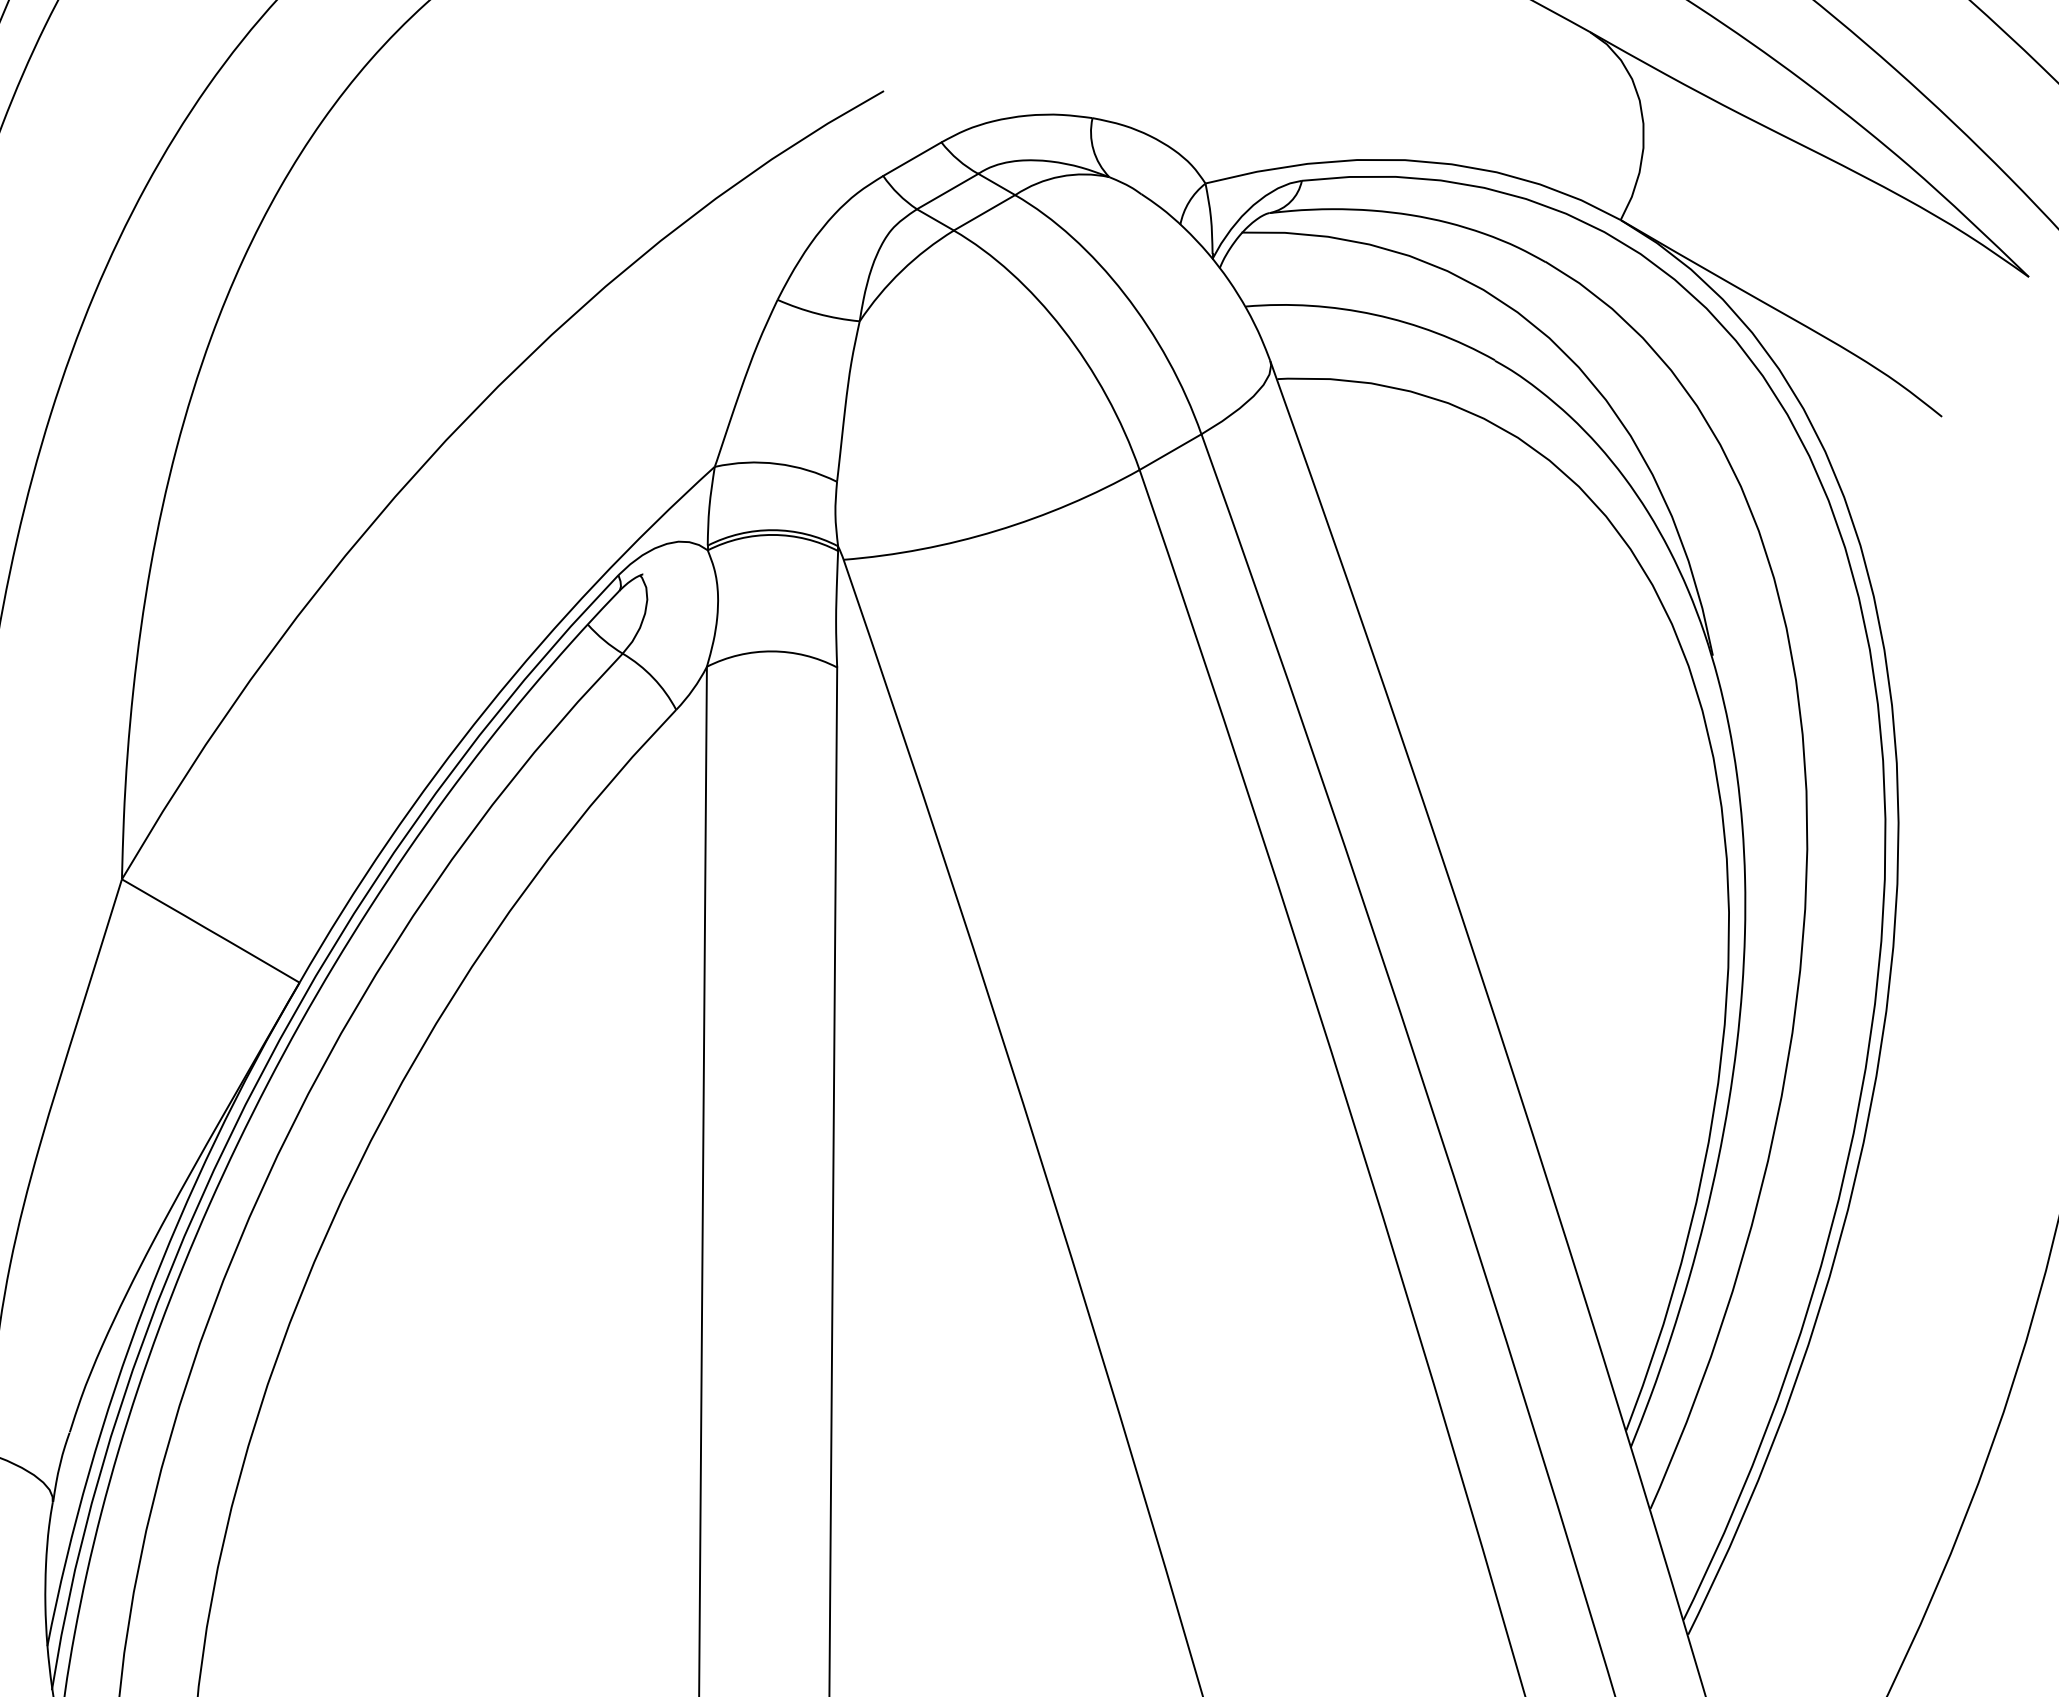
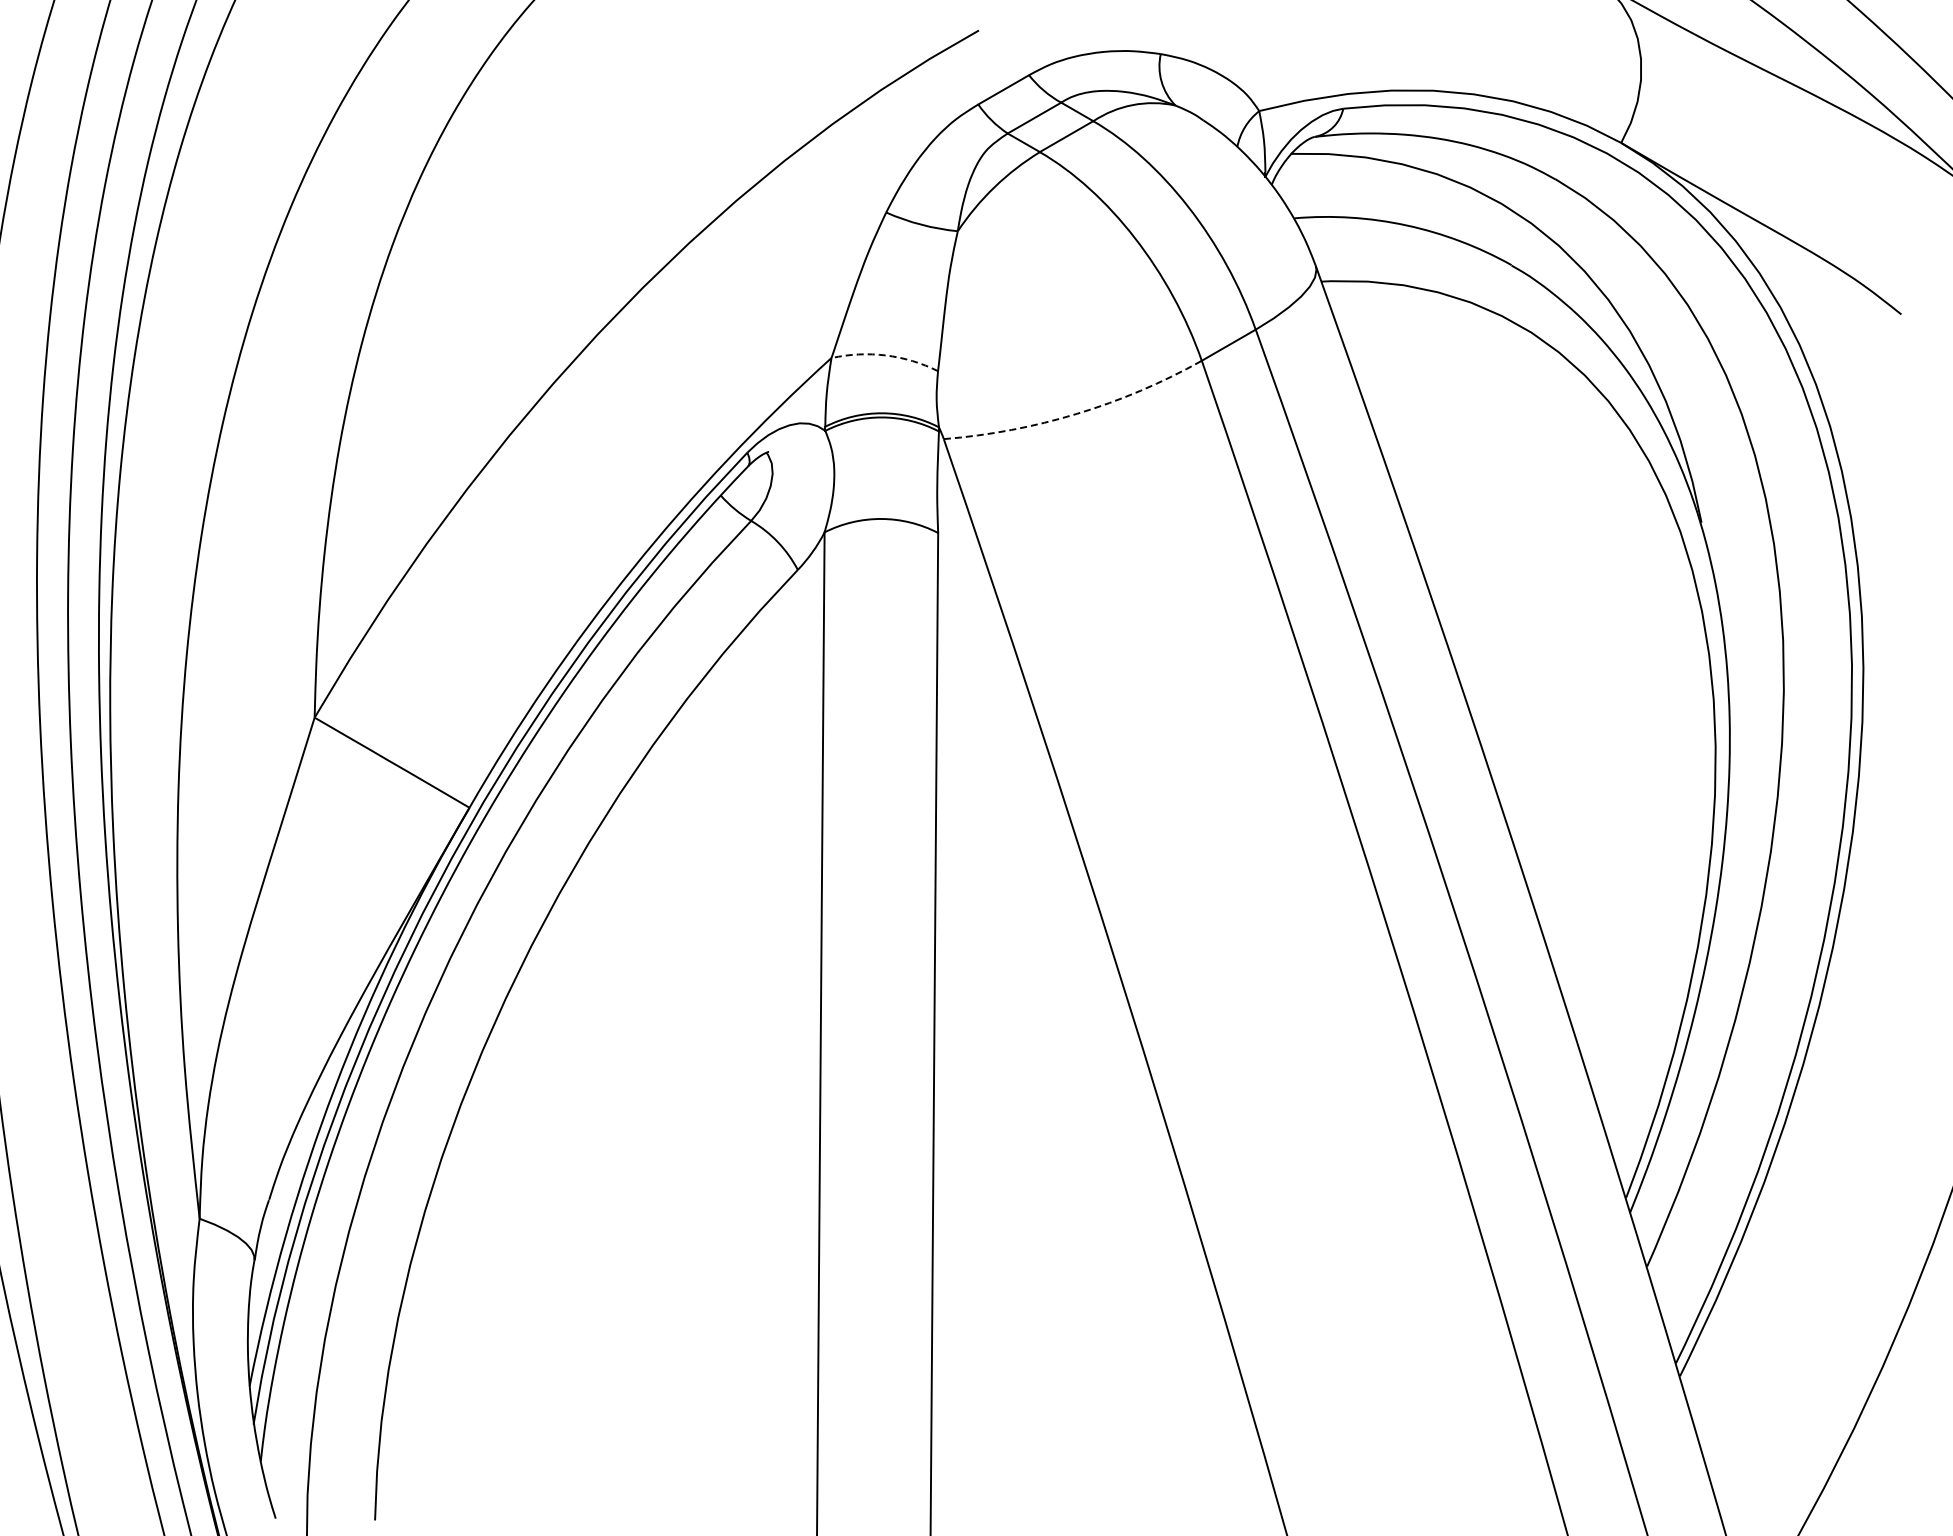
arc: (776, 463) -> (885, 355), solid -> dashed
arc: (997, 530) -> (1077, 413), solid -> dashed

